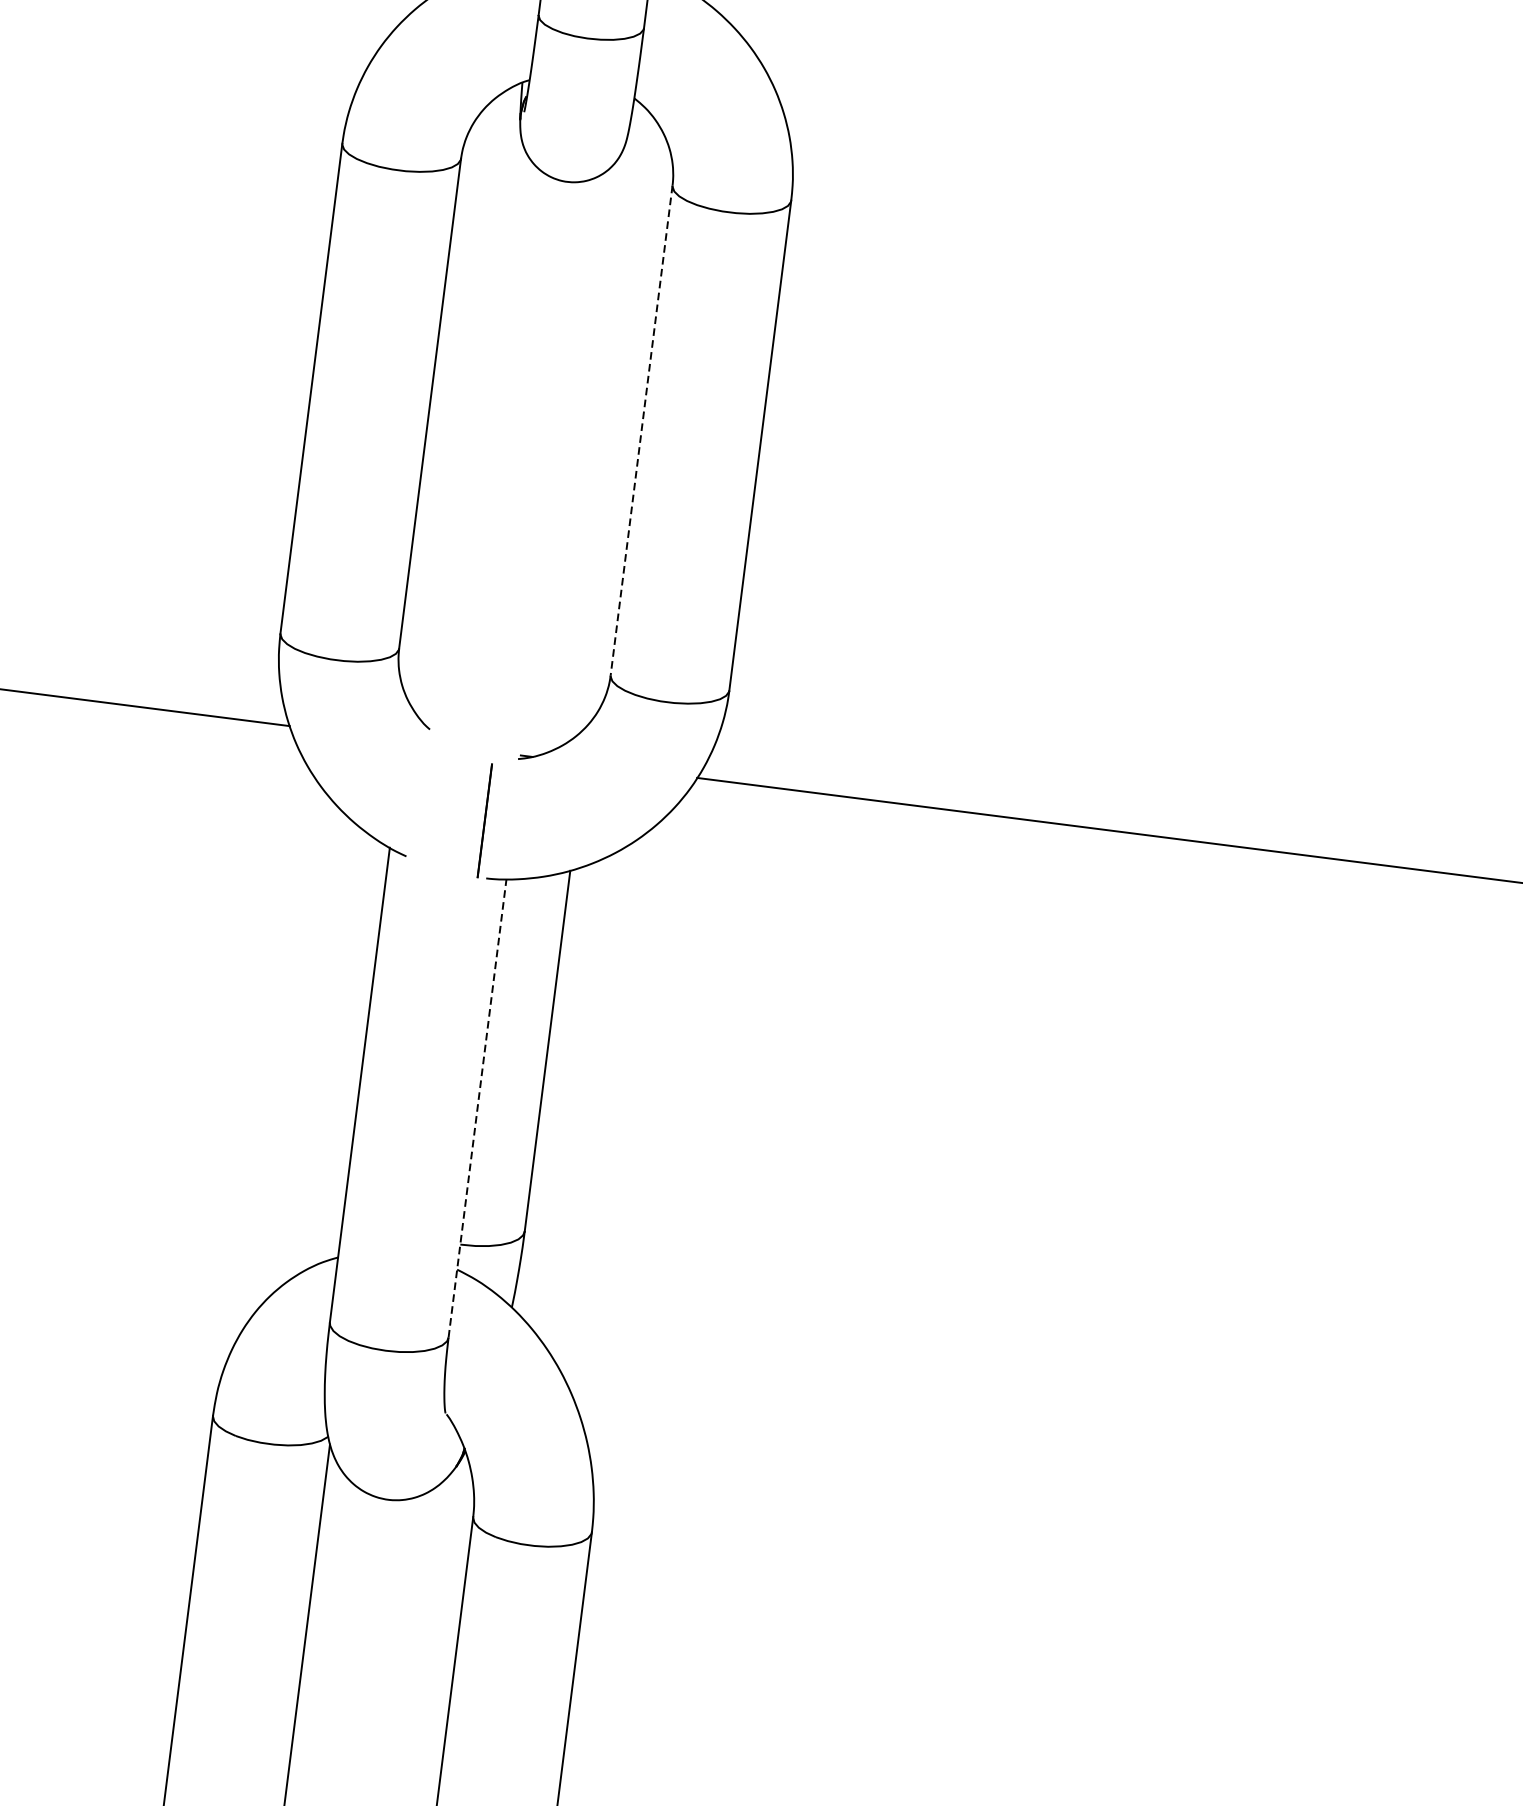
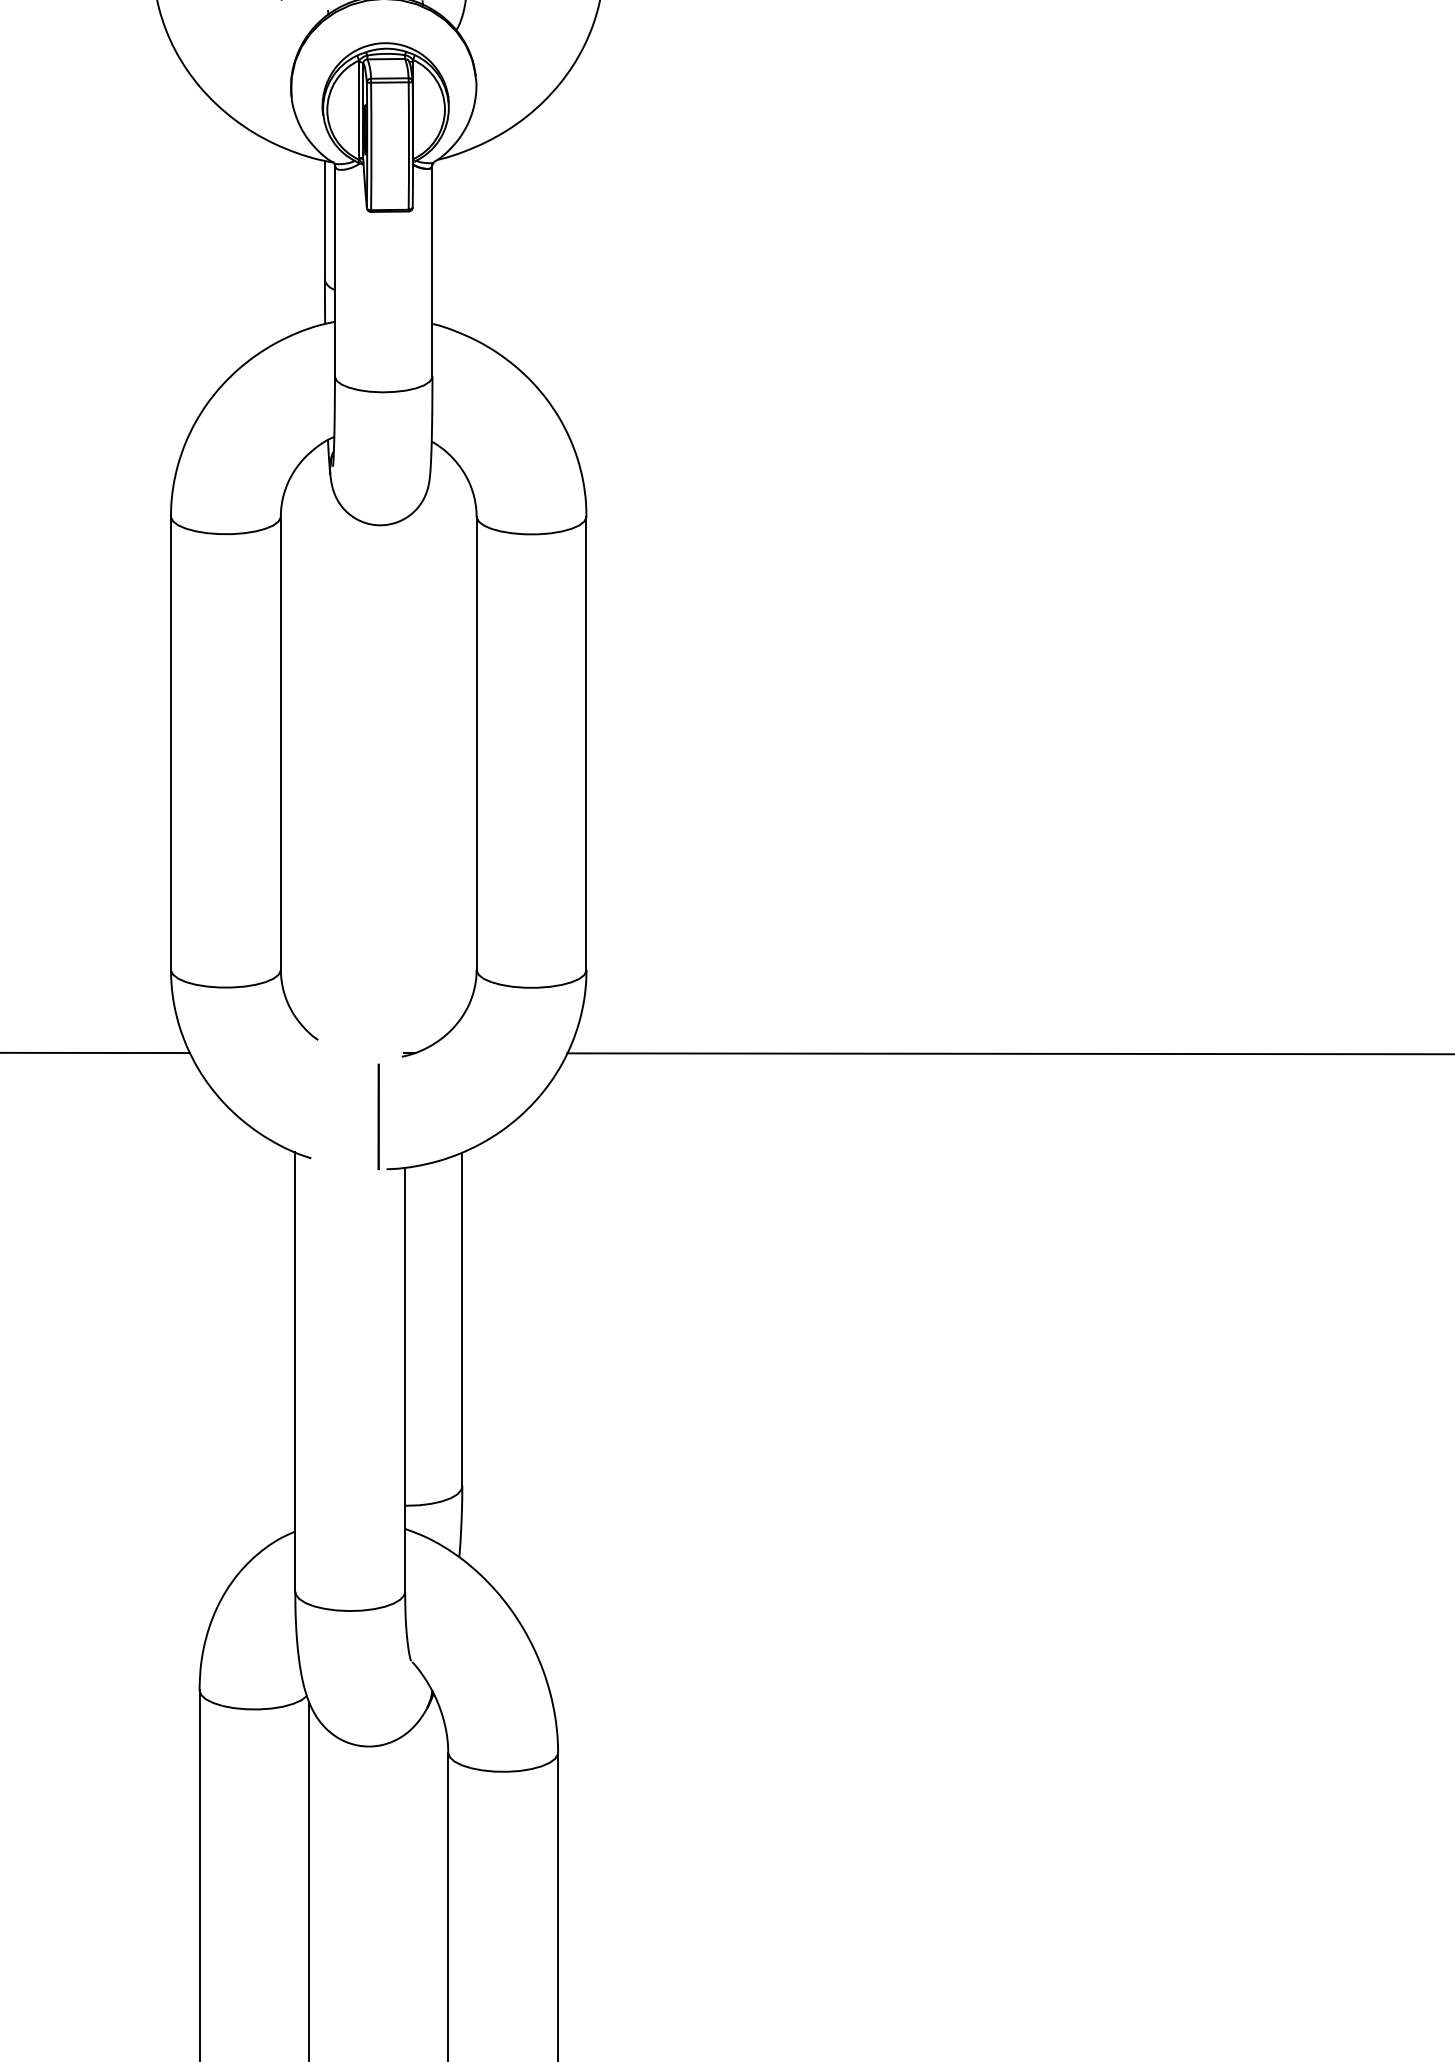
line: (641, 430) -> (476, 743), dashed -> solid
line: (477, 1108) -> (405, 1379), dashed -> solid

